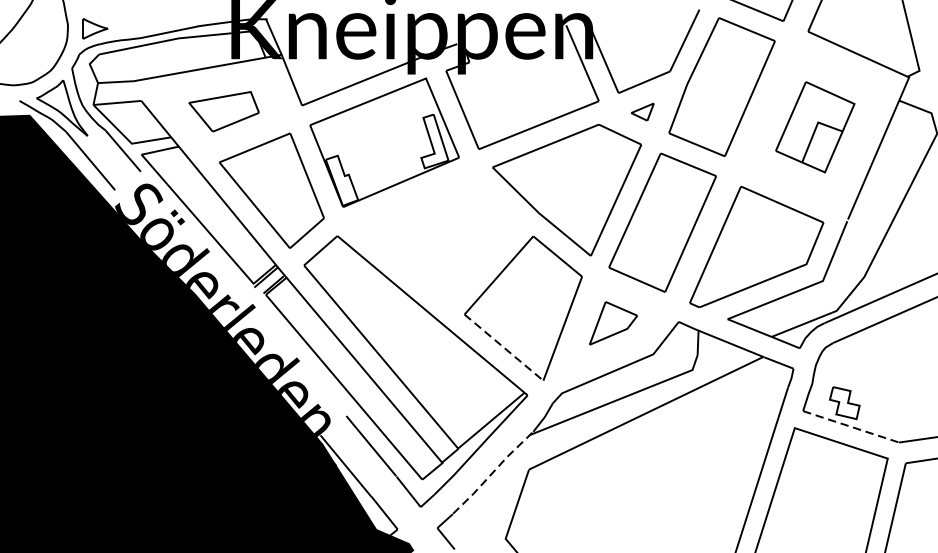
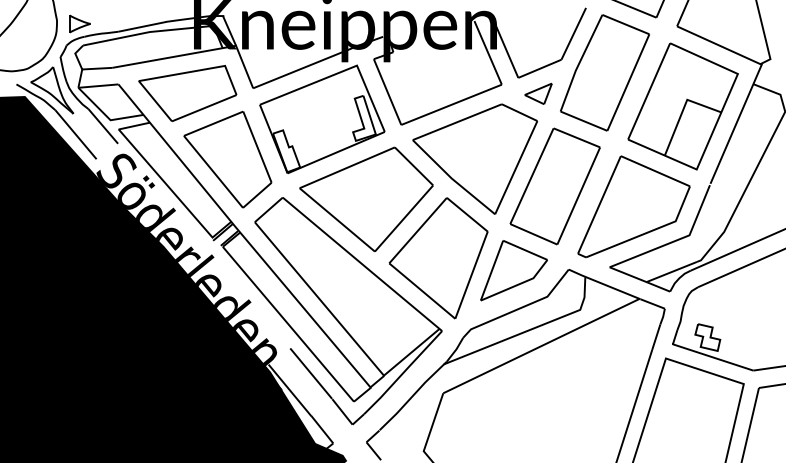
part: (223, 111) -> (187, 93), size x1.67
part: (642, 111) -> (538, 93), size x1.43
part: (814, 127) -> (682, 106), size x1.67
part: (437, 238) -> (366, 199), added
part: (612, 323) -> (513, 270), size x1.67
line: (504, 348) -> (422, 291), dashed -> solid
line: (851, 426) -> (713, 357), dashed -> solid
line: (493, 472) -> (413, 395), dashed -> solid

